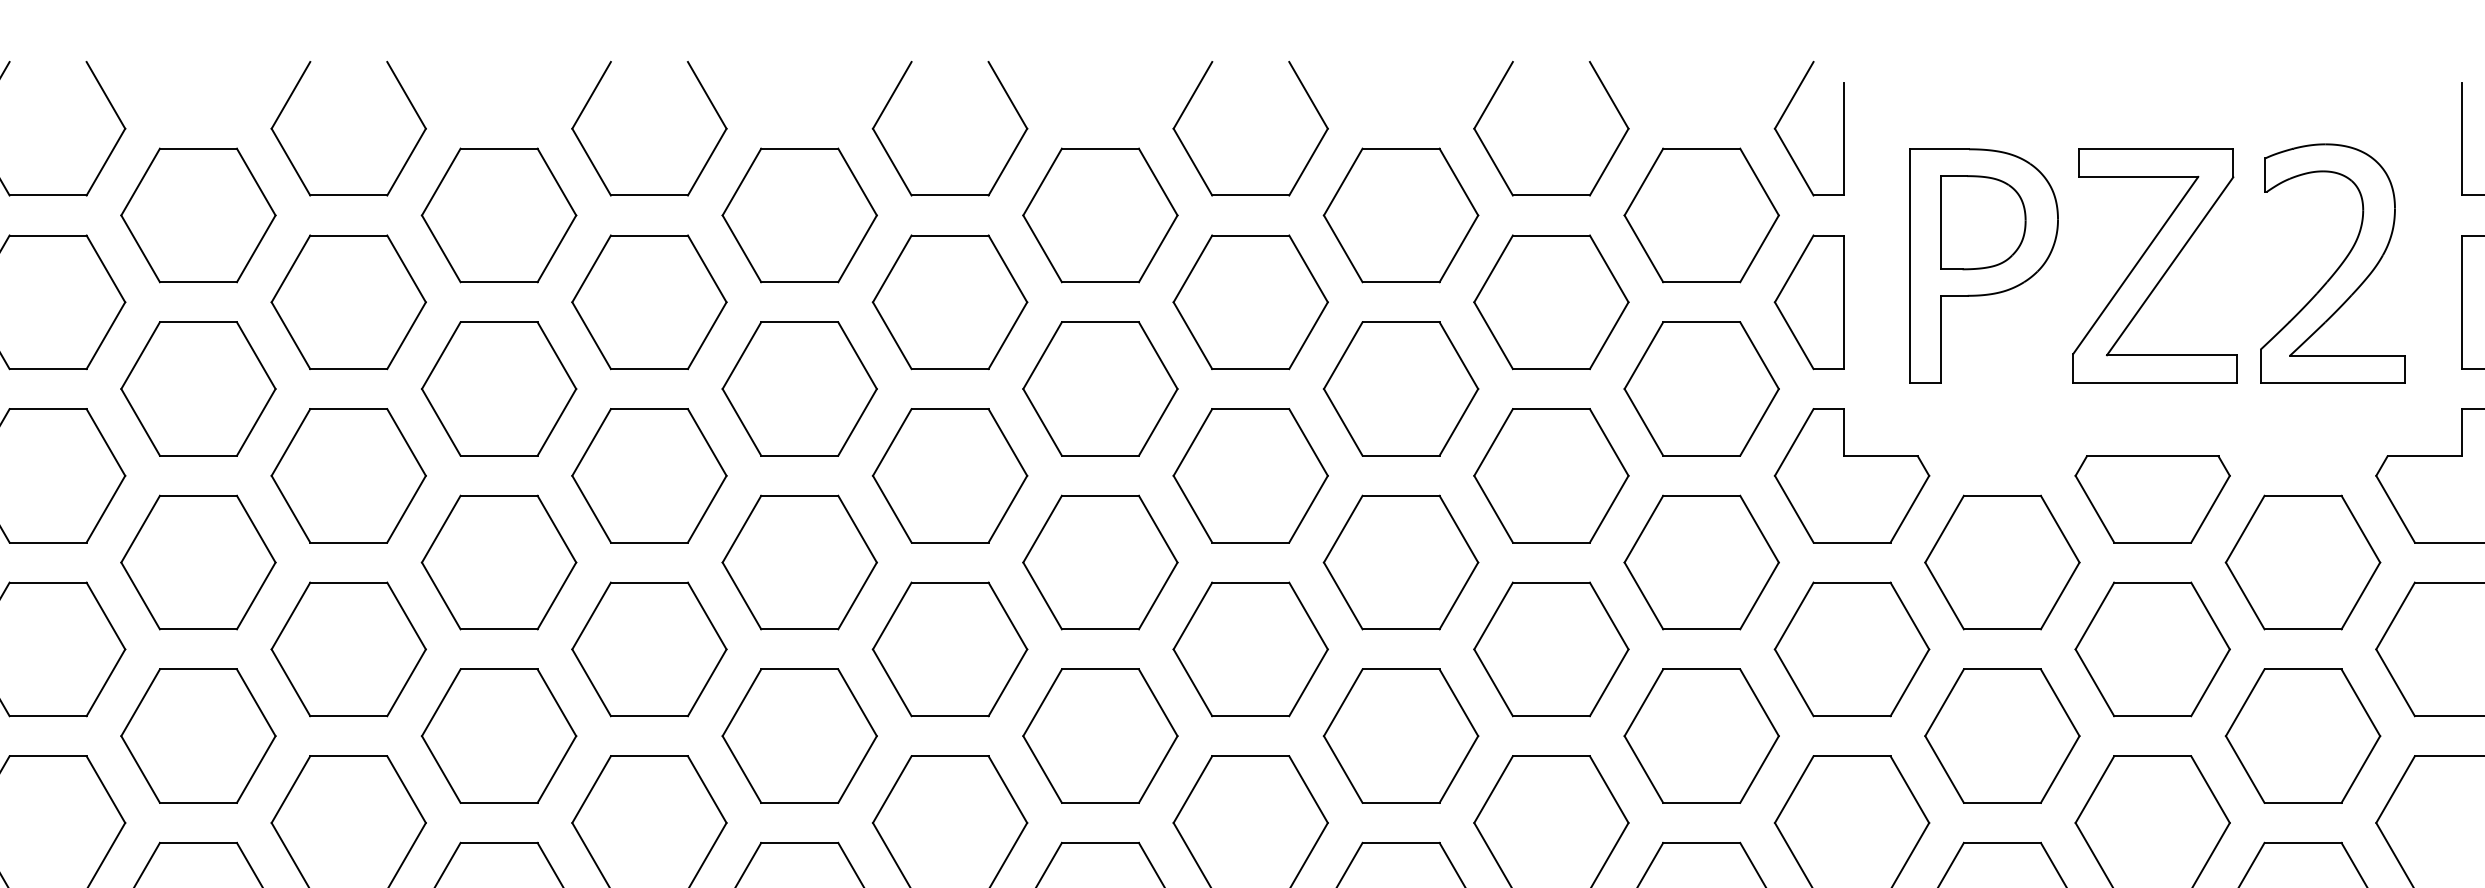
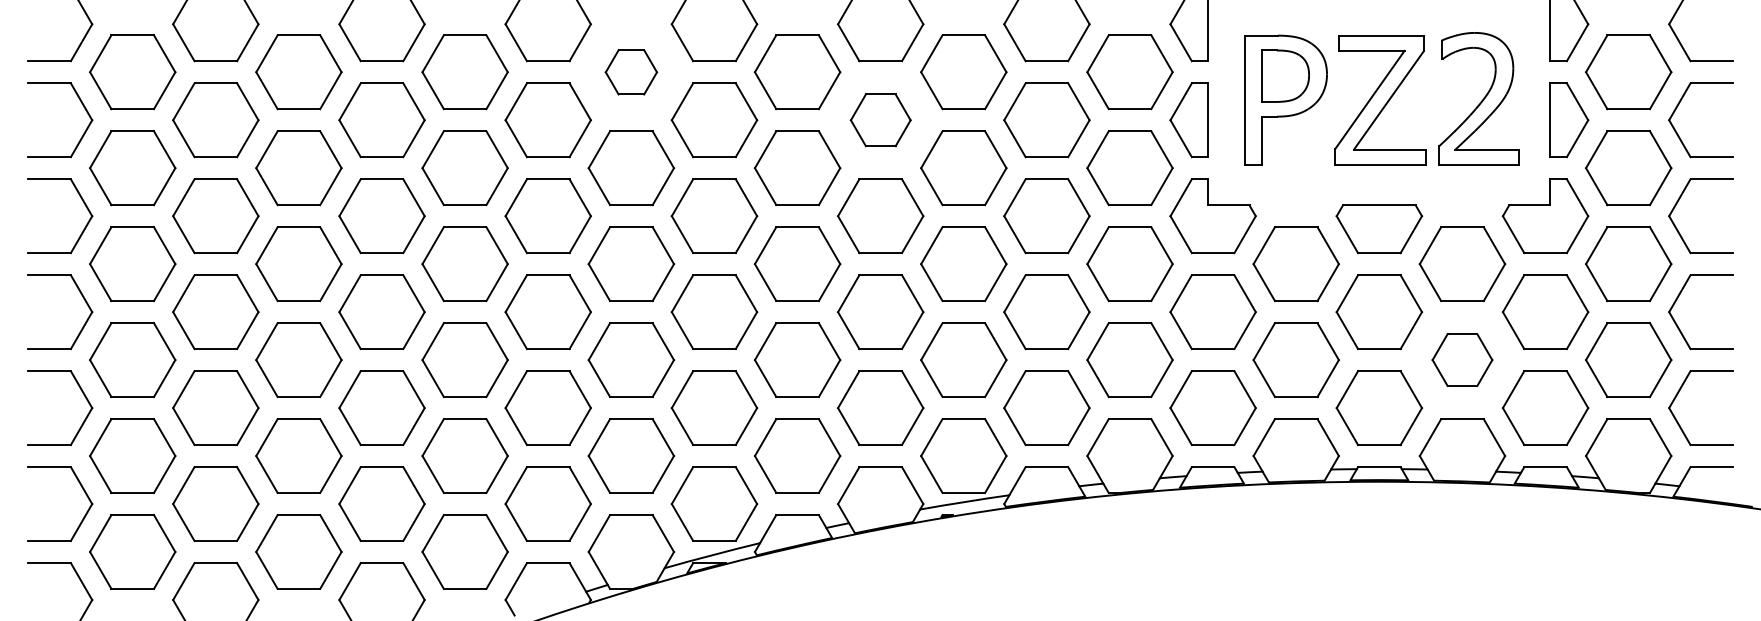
part: (799, 215) -> (631, 72), size x0.6
part: (1250, 302) -> (880, 120), size x0.7
part: (2303, 735) -> (1462, 359), size x0.7

